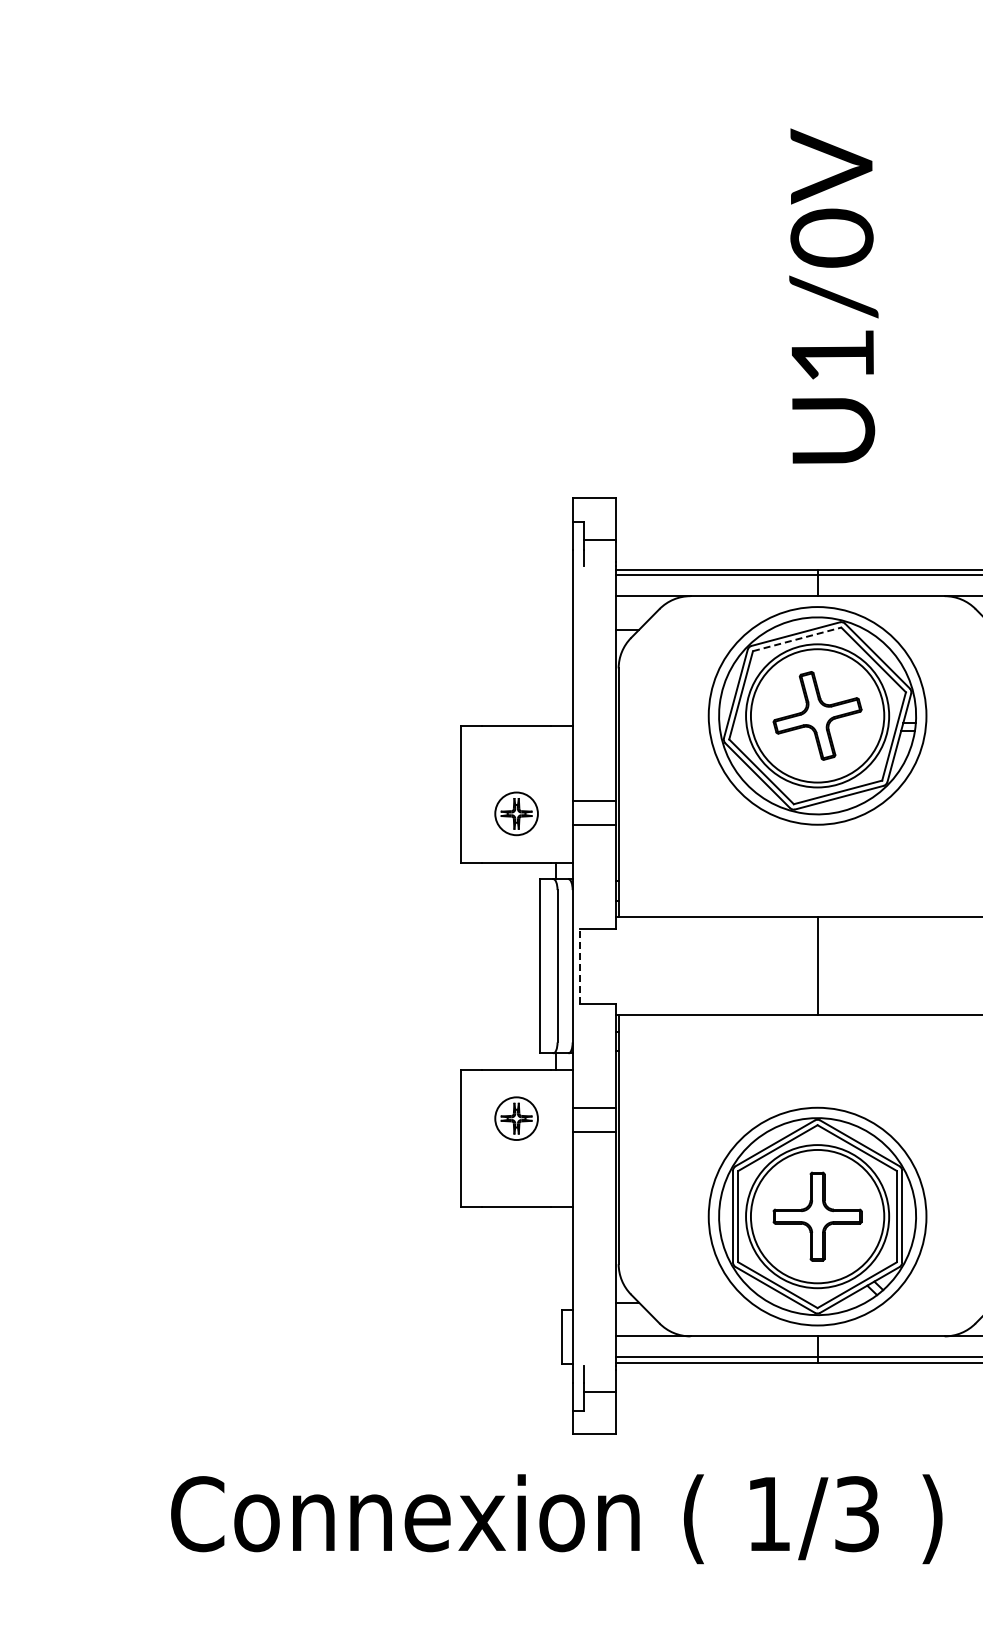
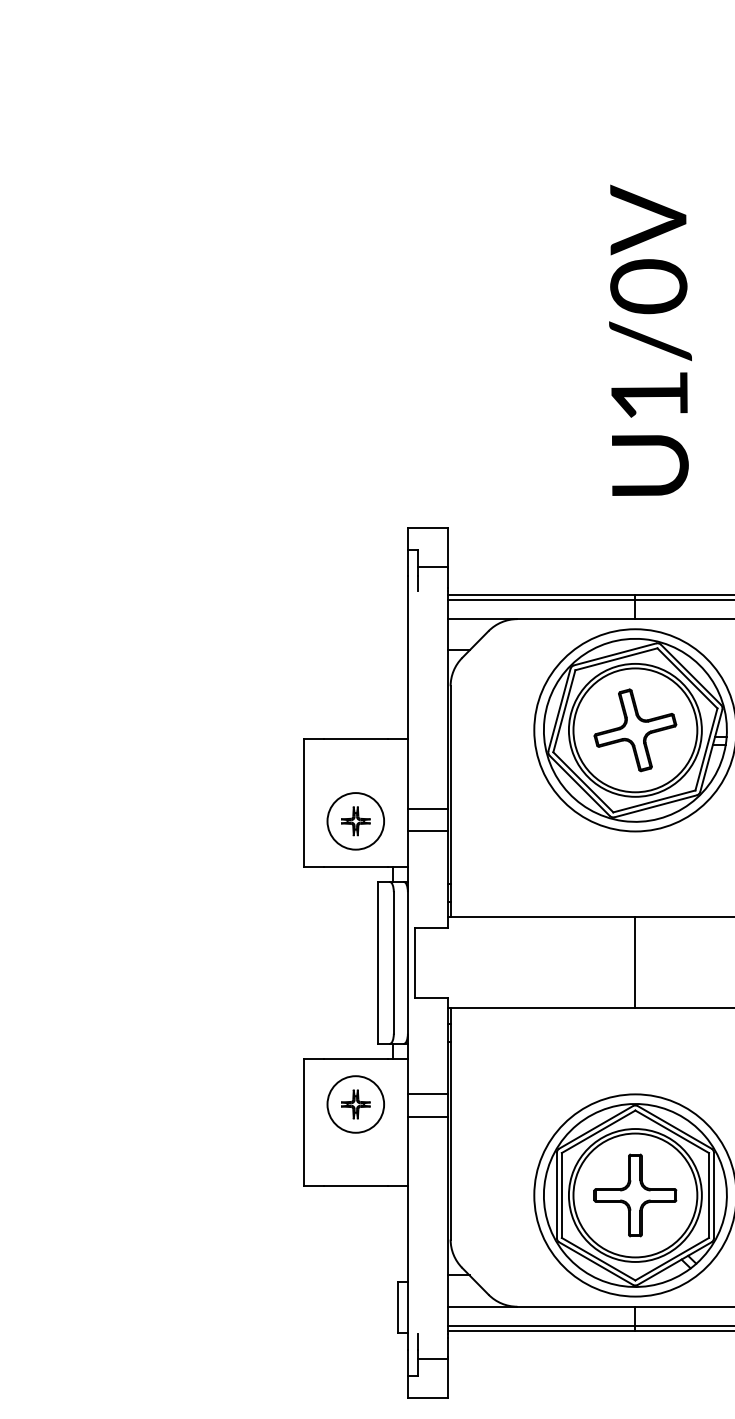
line: (797, 639) -> (616, 659), dashed -> solid
circle: (516, 813) -> (355, 821), size x1.43
line: (580, 965) -> (415, 962), dashed -> solid
circle: (516, 1118) -> (355, 1104), size x1.43

